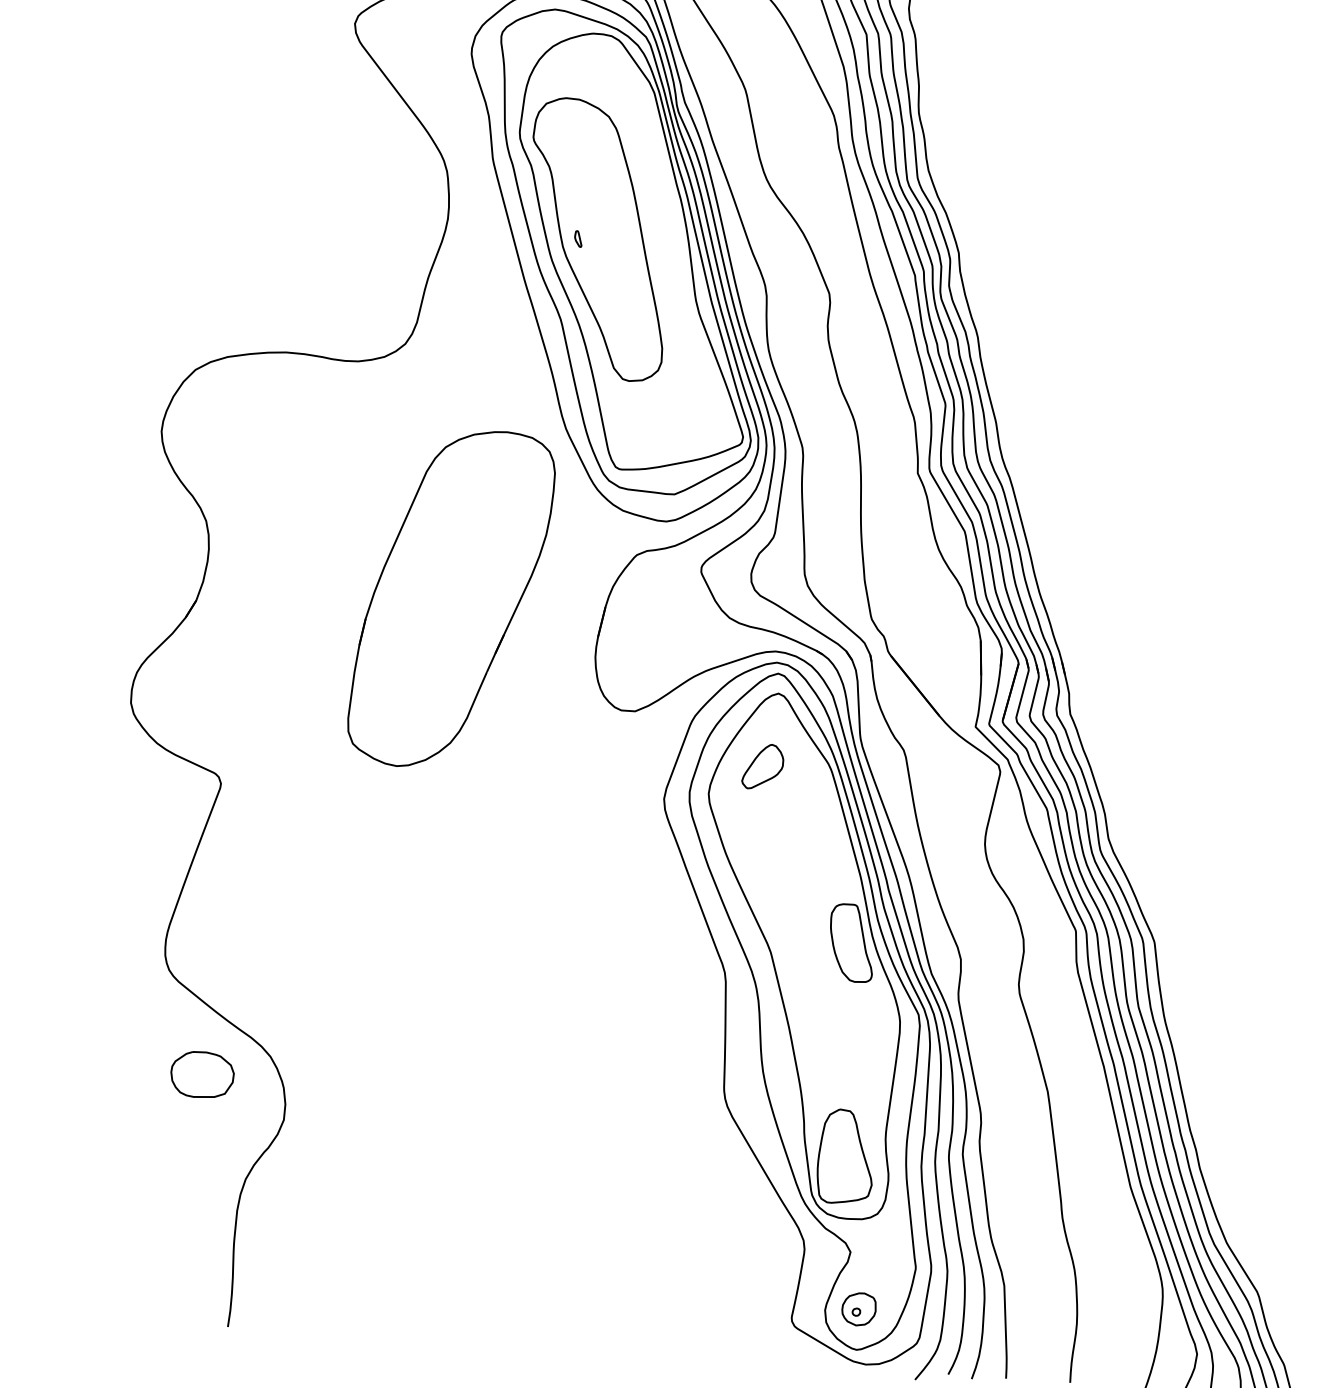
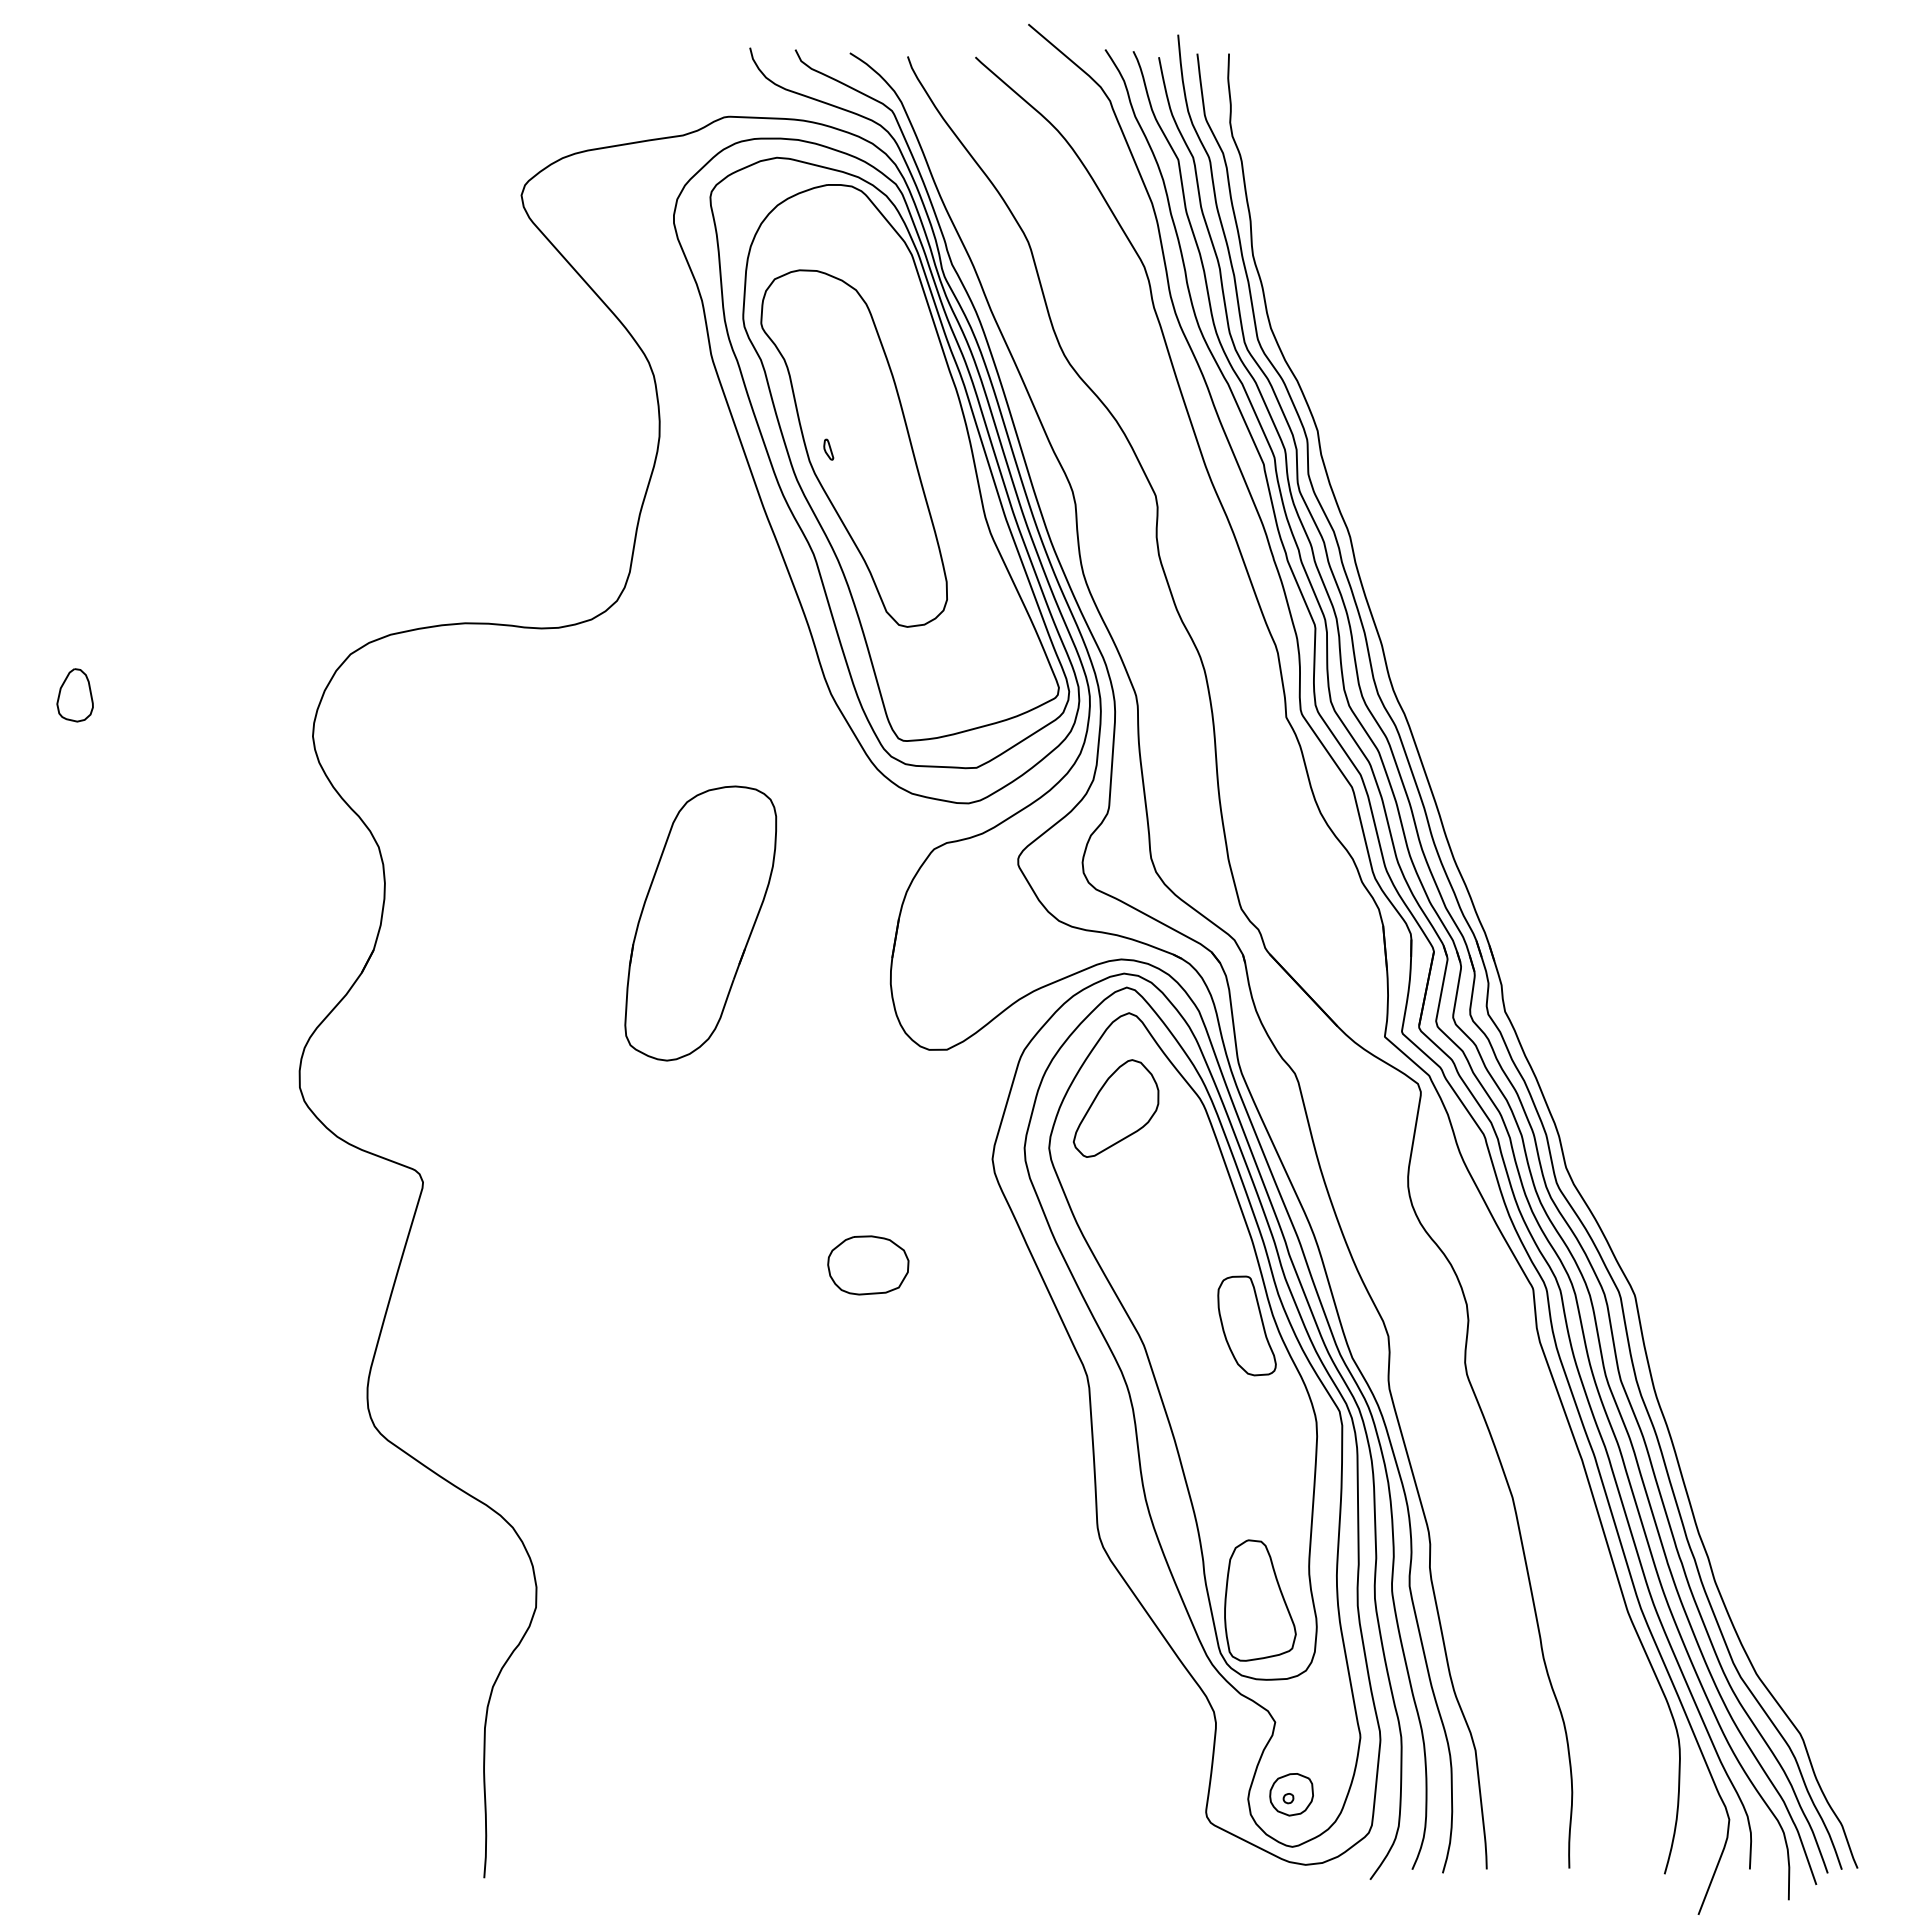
part: (451, 599) -> (700, 923), size x0.62
part: (763, 766) -> (1116, 1108), size x1.67
part: (202, 1074) -> (868, 1265), moved

